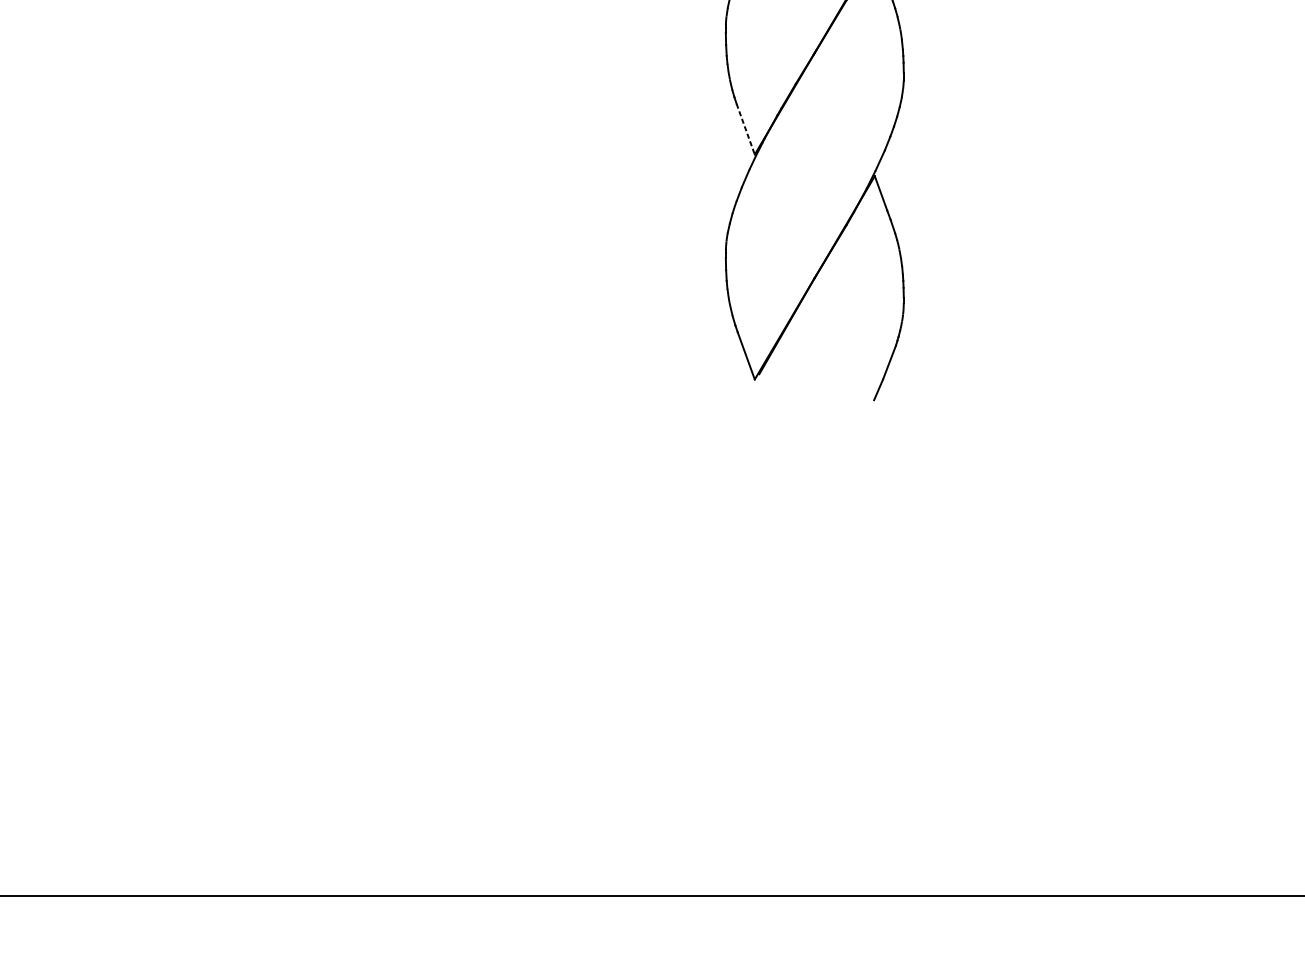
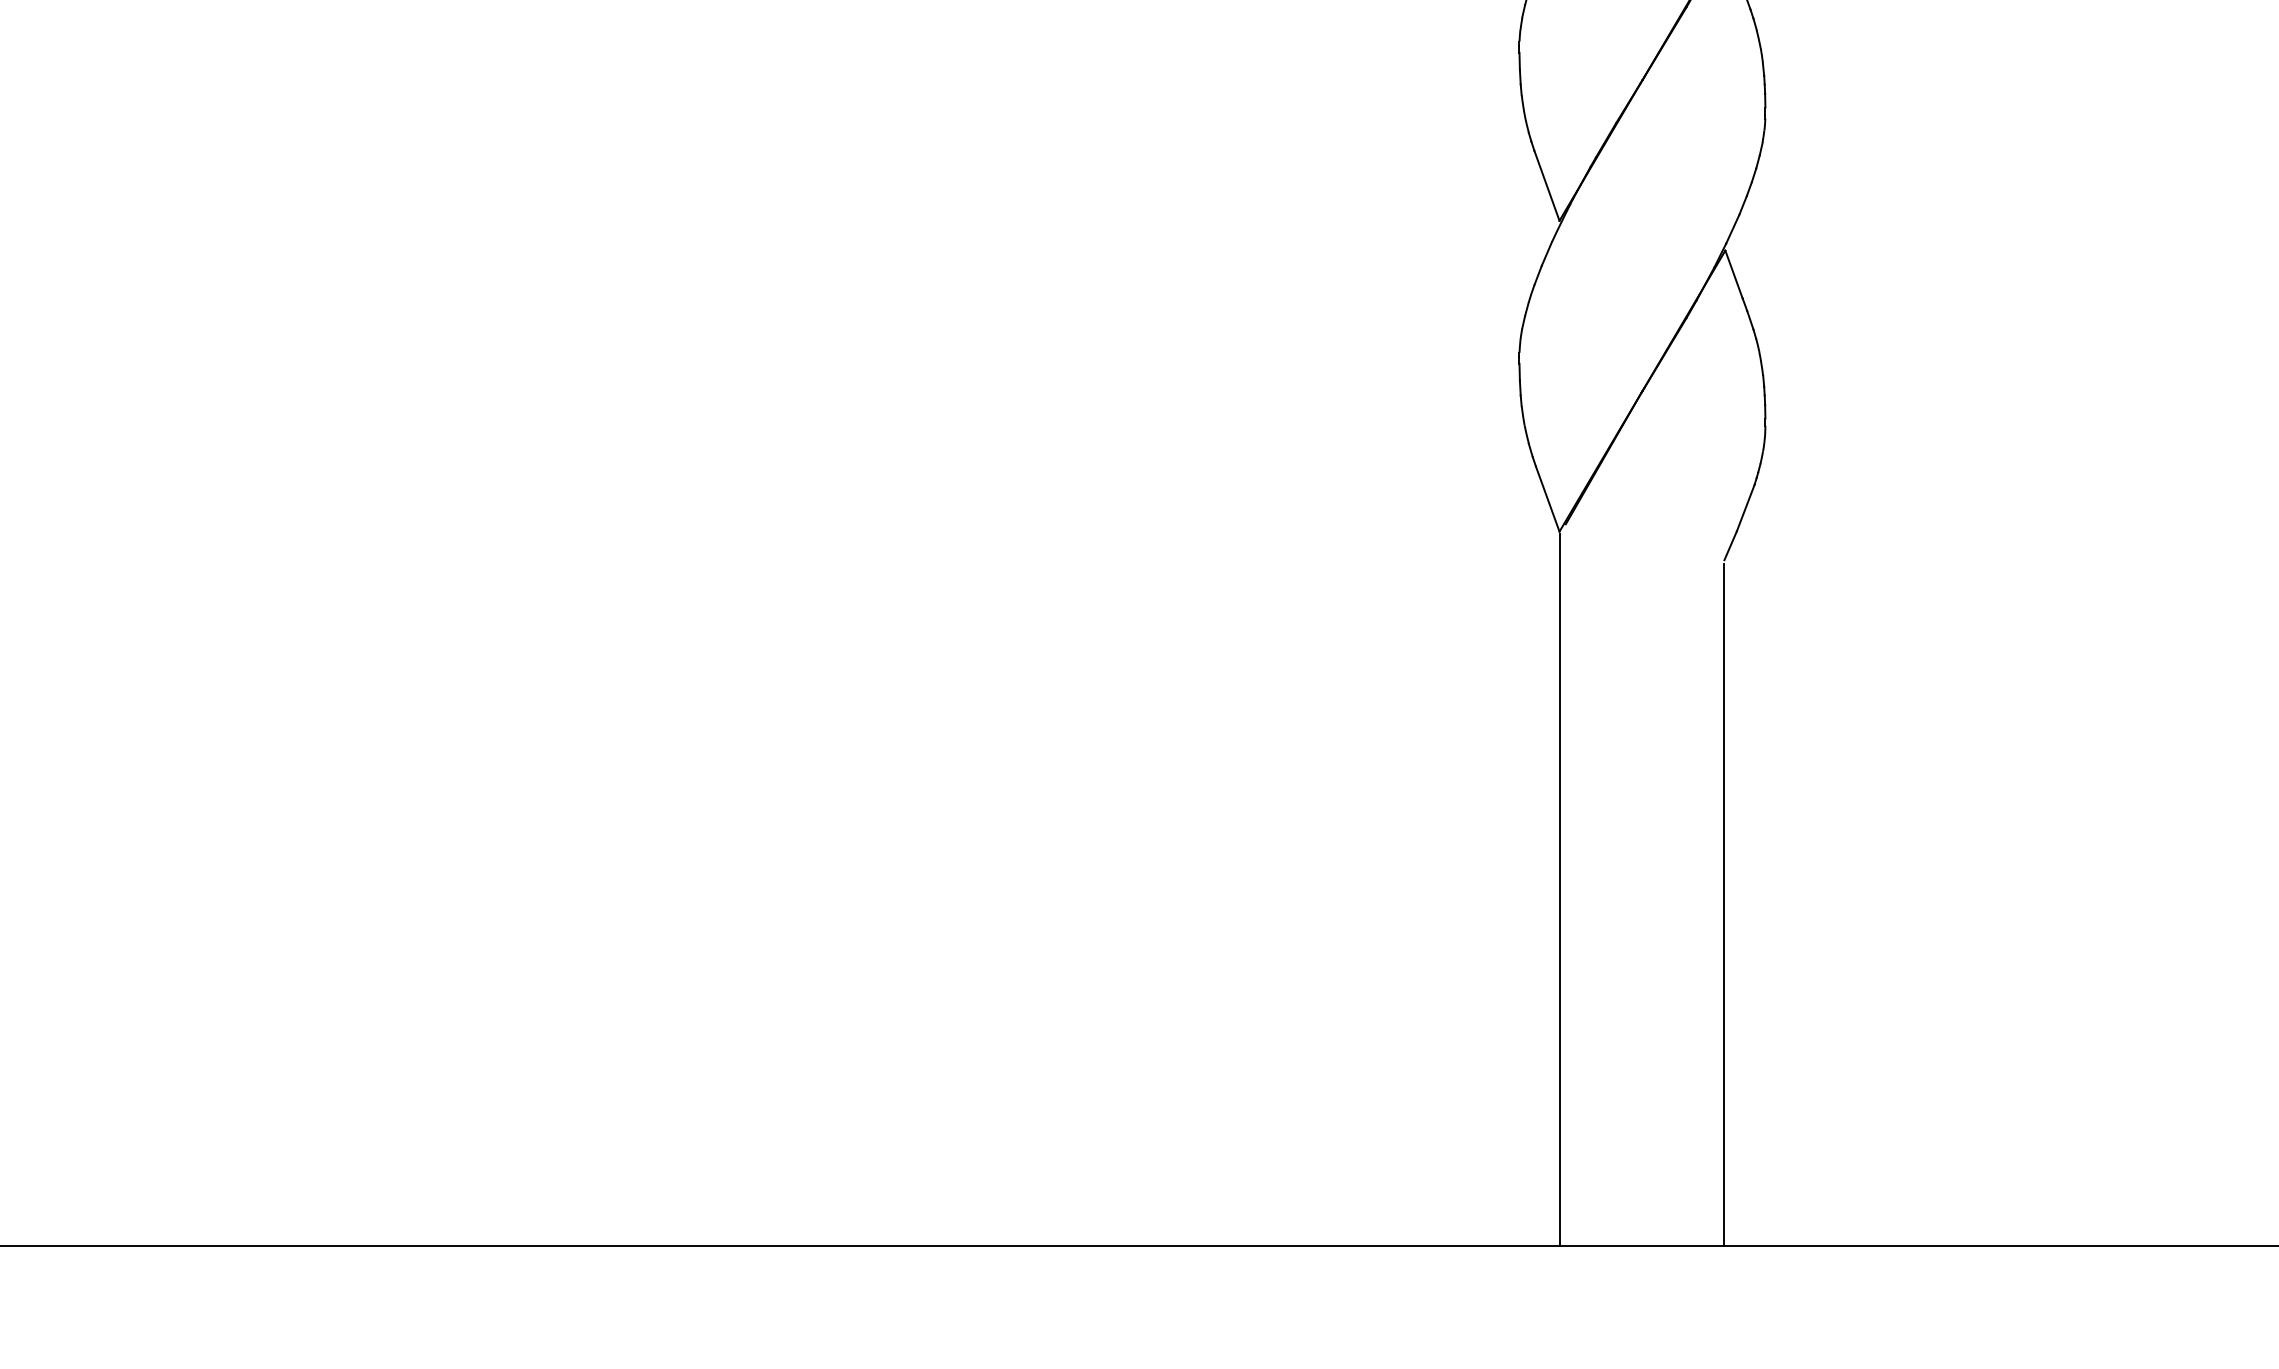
line: (746, 129) -> (1547, 186), dashed -> solid
line: (755, 638) -> (1560, 889), added
line: (874, 649) -> (1724, 904), added

